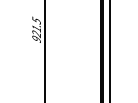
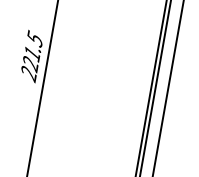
text: (36, 39) -> (28, 74), 921.5 -> 221.5

